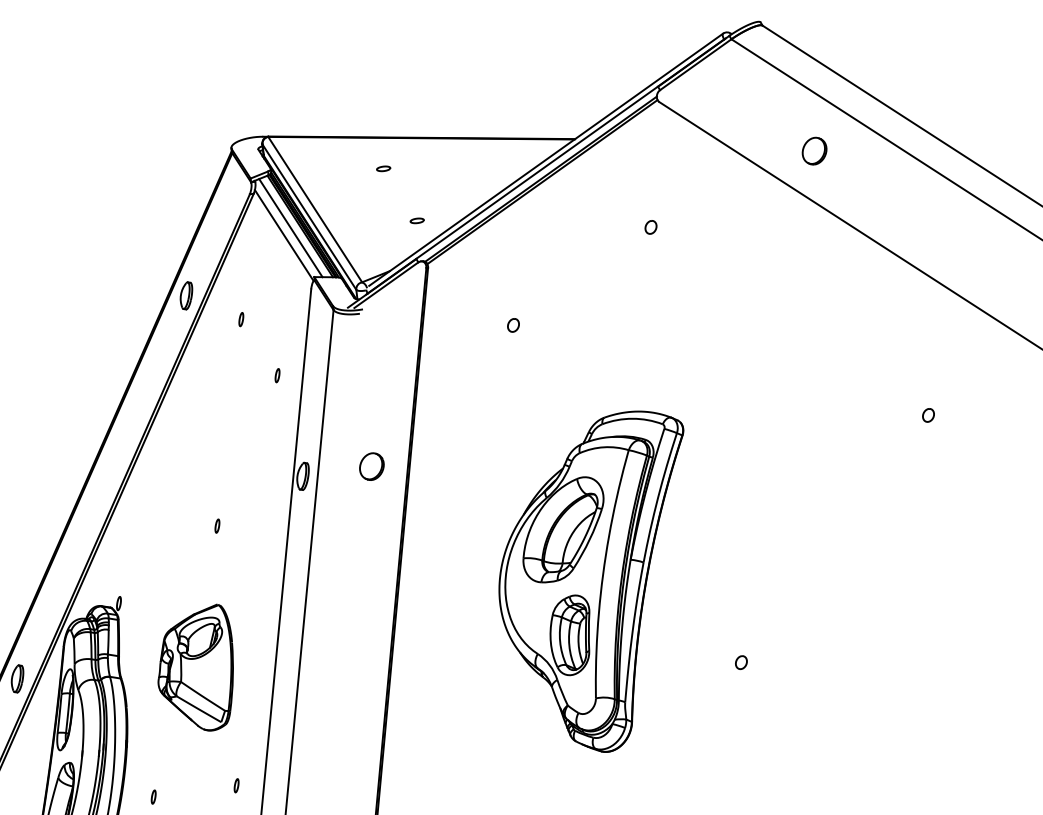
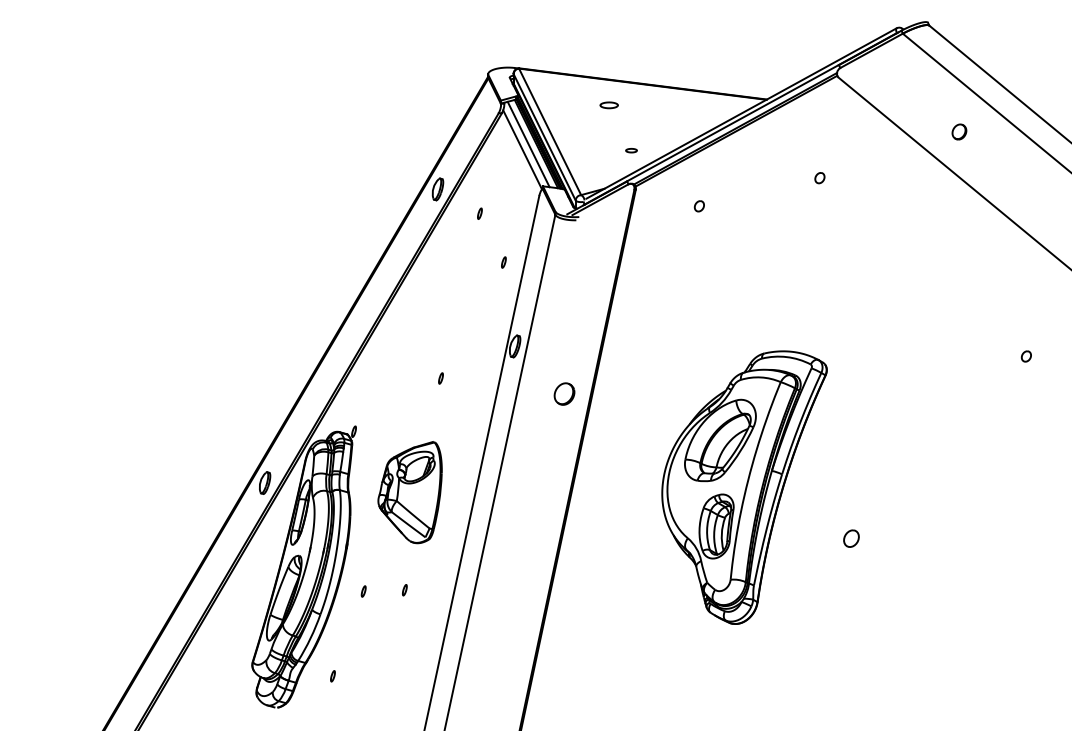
part: (814, 150) -> (959, 131), size x0.7
part: (383, 168) -> (609, 105), size x1.6
part: (512, 325) -> (698, 206), moved
part: (371, 465) -> (564, 393), moved
part: (599, 583) -> (744, 487), moved
part: (741, 662) -> (851, 538), size x1.6
part: (236, 786) -> (404, 590), moved

